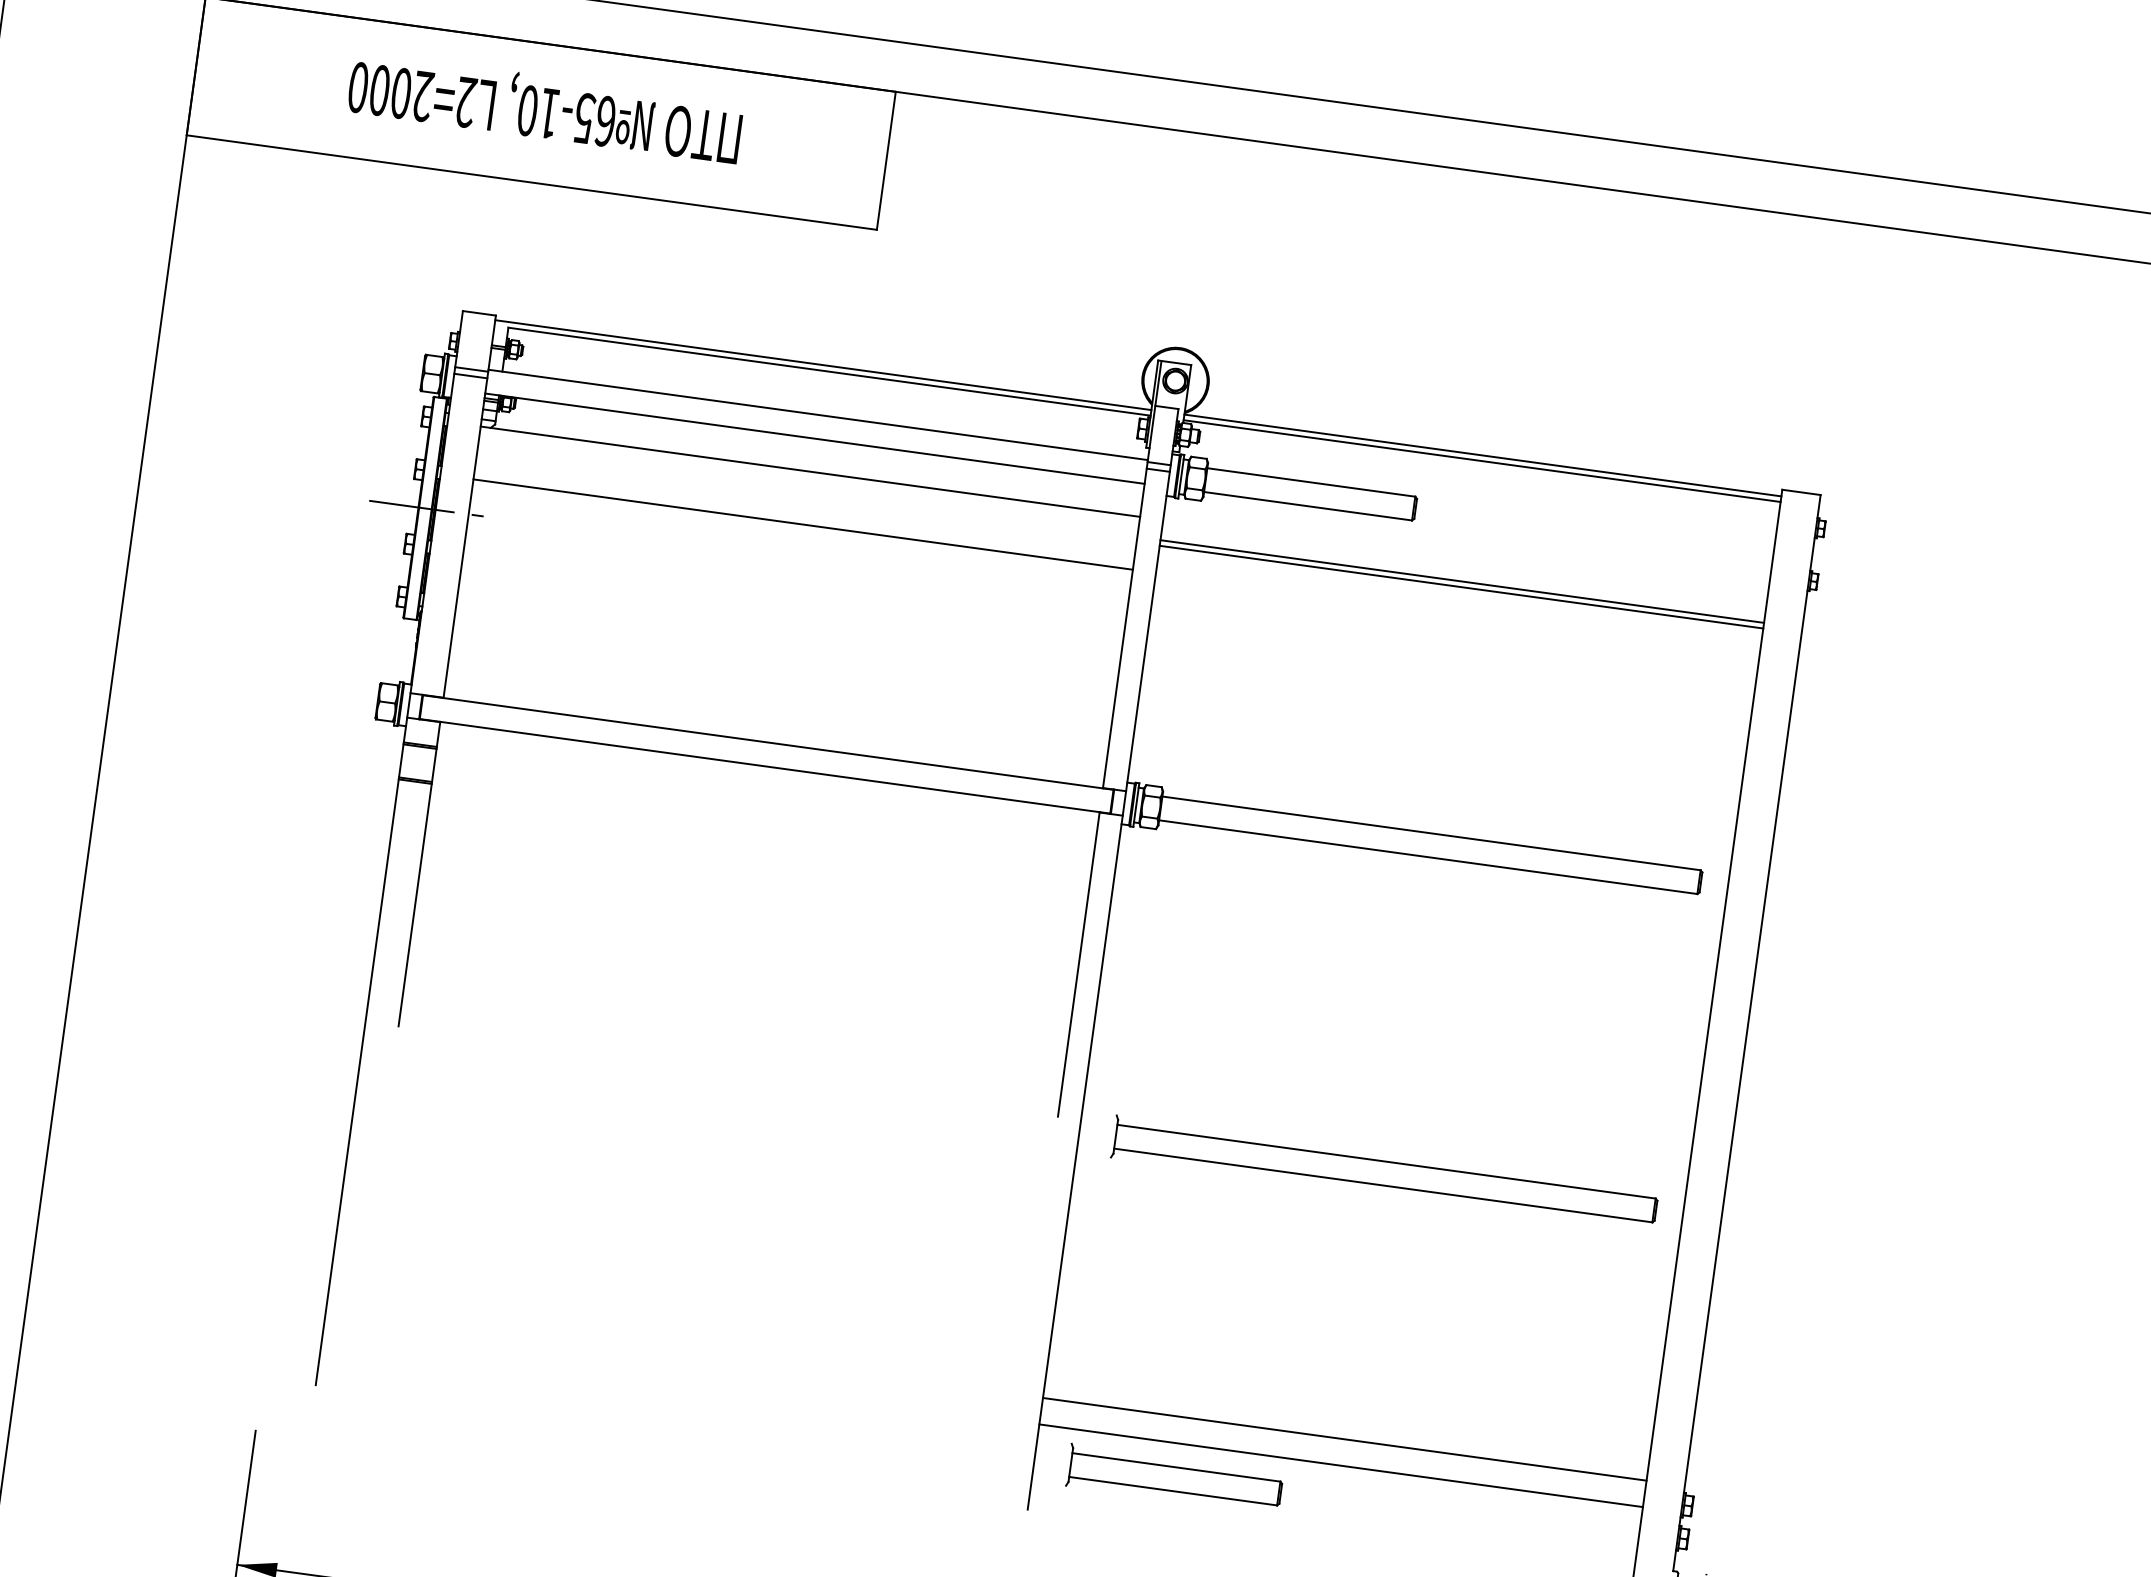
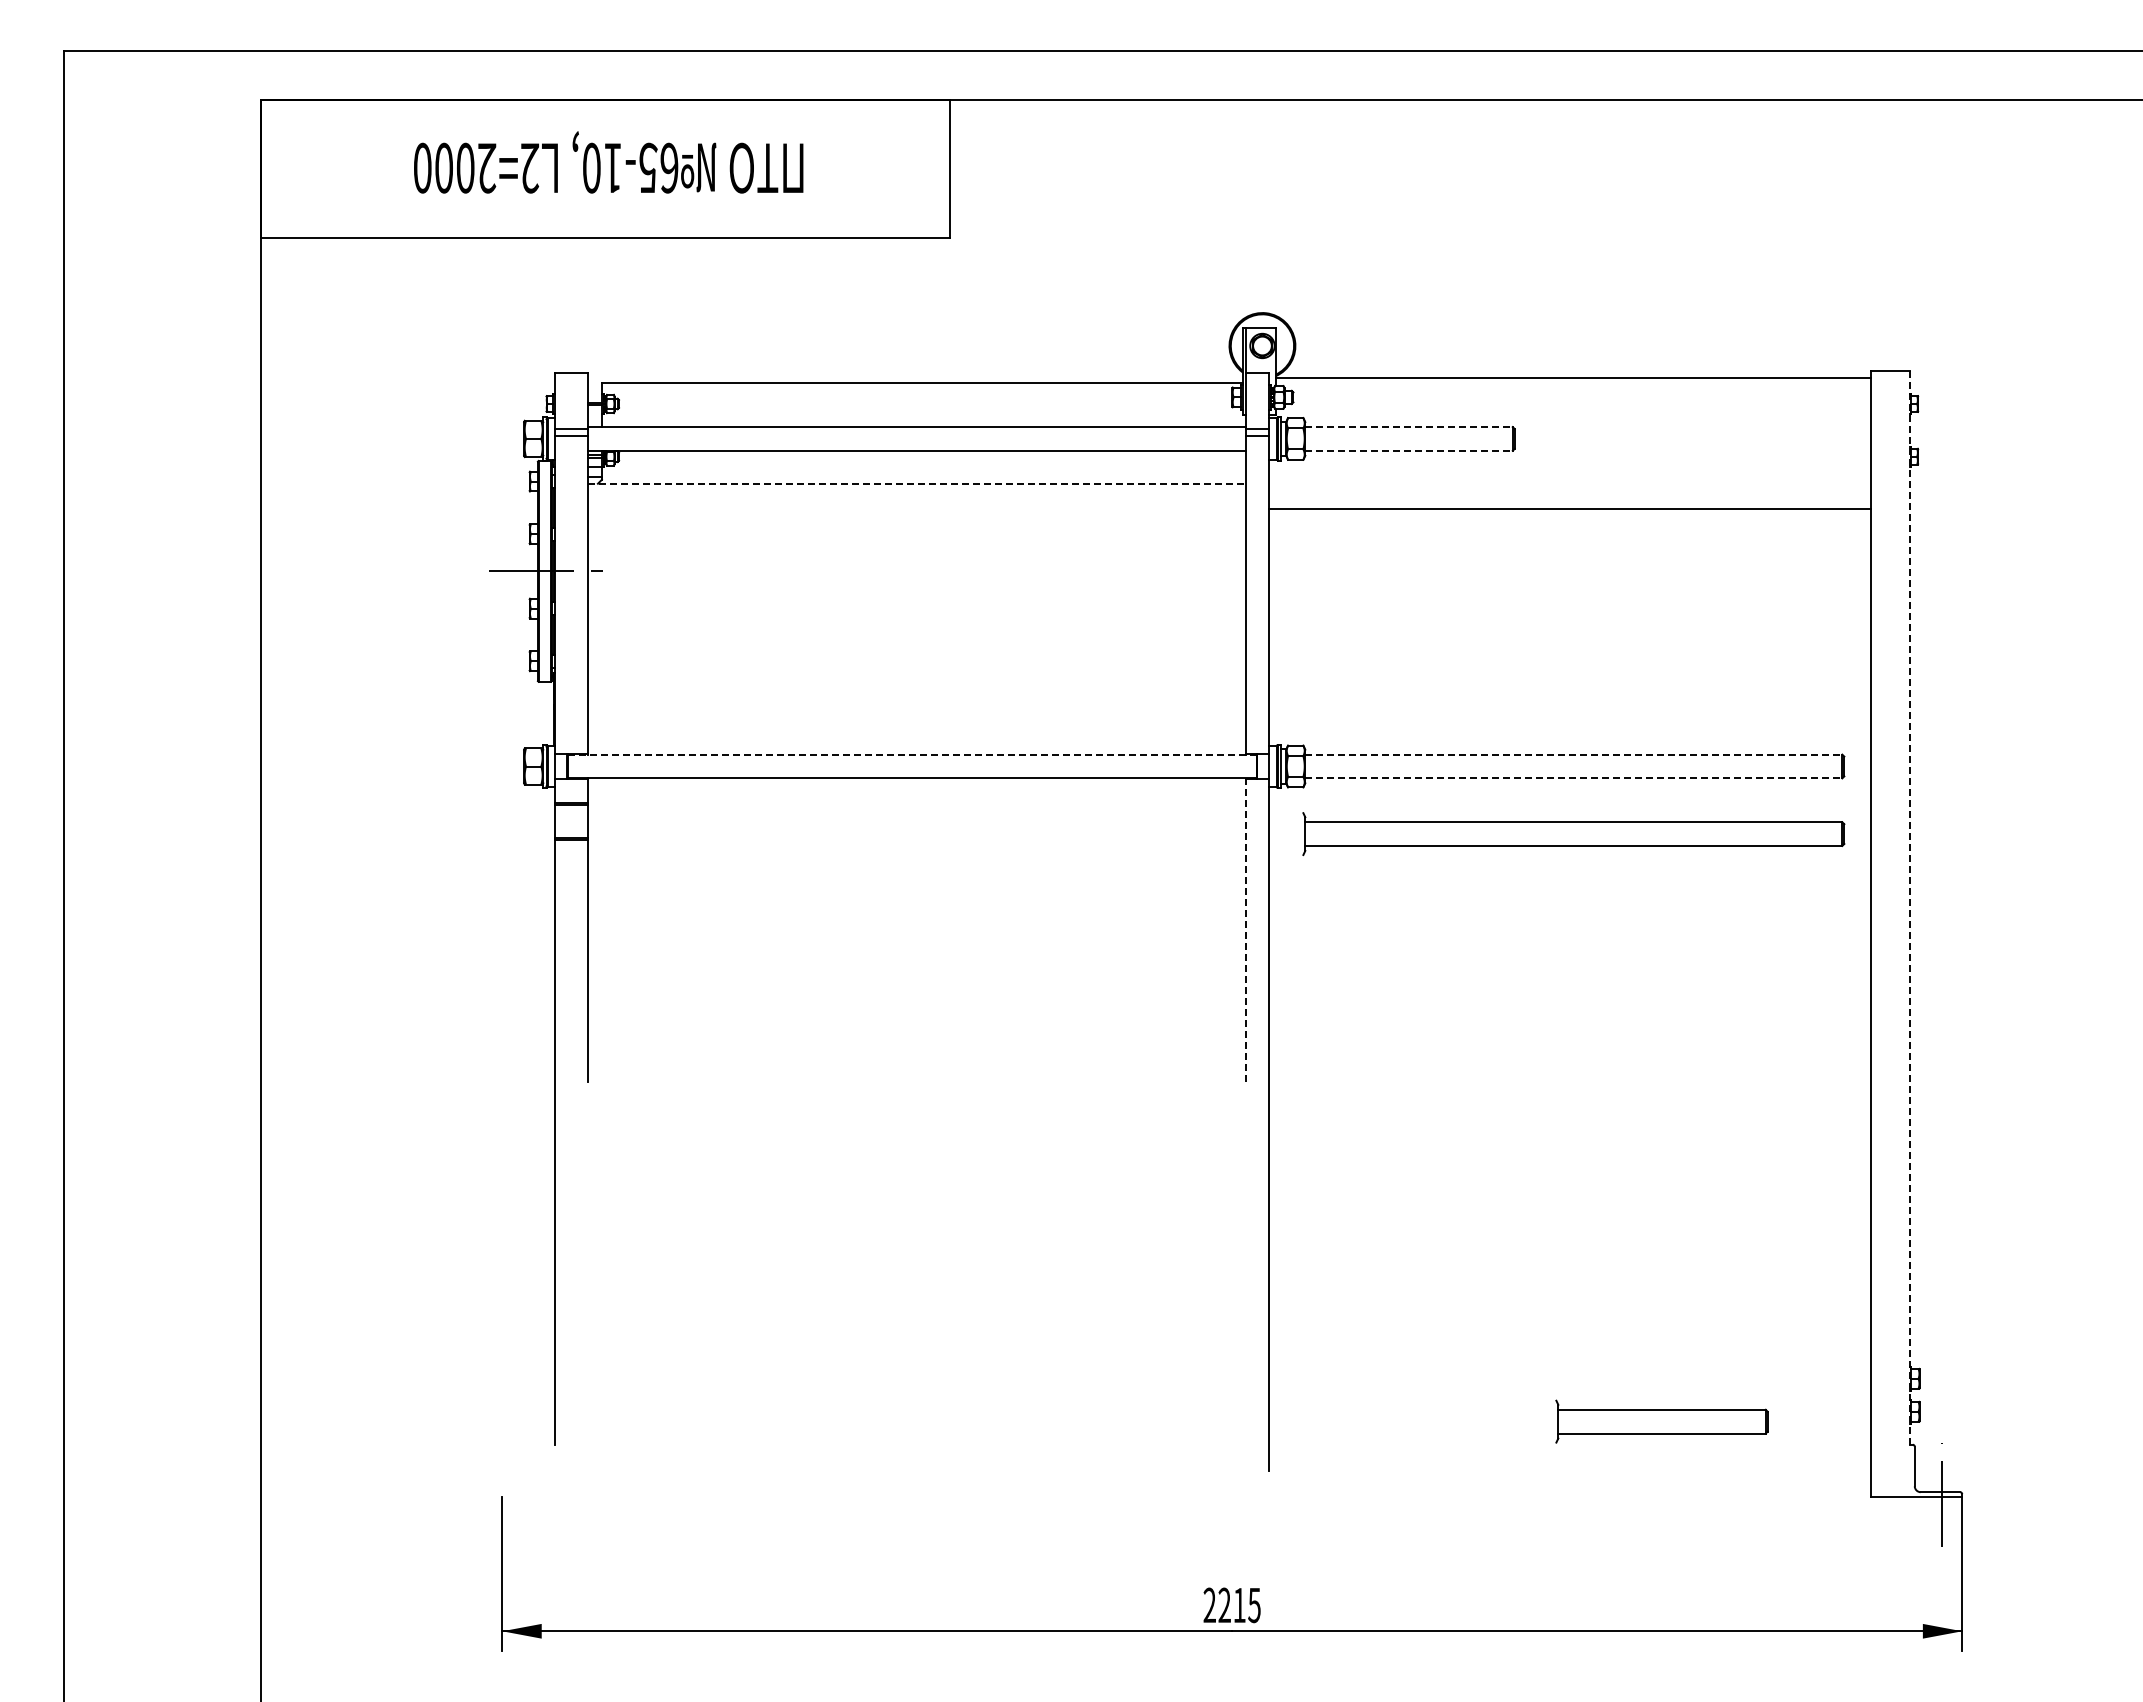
line: (823, 365) -> (915, 377), removed
line: (1482, 461) -> (1573, 383), removed
line: (810, 471) -> (917, 483), solid -> dashed
line: (1311, 482) -> (1409, 427), solid -> dashed
line: (1308, 506) -> (1409, 450), solid -> dashed
line: (802, 524) -> (916, 536), removed
line: (1462, 581) -> (1570, 503), removed
line: (768, 742) -> (912, 754), solid -> dashed
line: (1431, 833) -> (1573, 754), solid -> dashed
line: (1427, 857) -> (1573, 778), solid -> dashed
line: (1078, 964) -> (1245, 930), solid -> dashed
line: (1746, 1032) -> (1909, 907), solid -> dashed
part: (1384, 1173) -> (1573, 834), moved
line: (1345, 1439) -> (1570, 1359), removed
line: (1341, 1466) -> (1570, 1386), removed
part: (1174, 1479) -> (1661, 1421), moved

